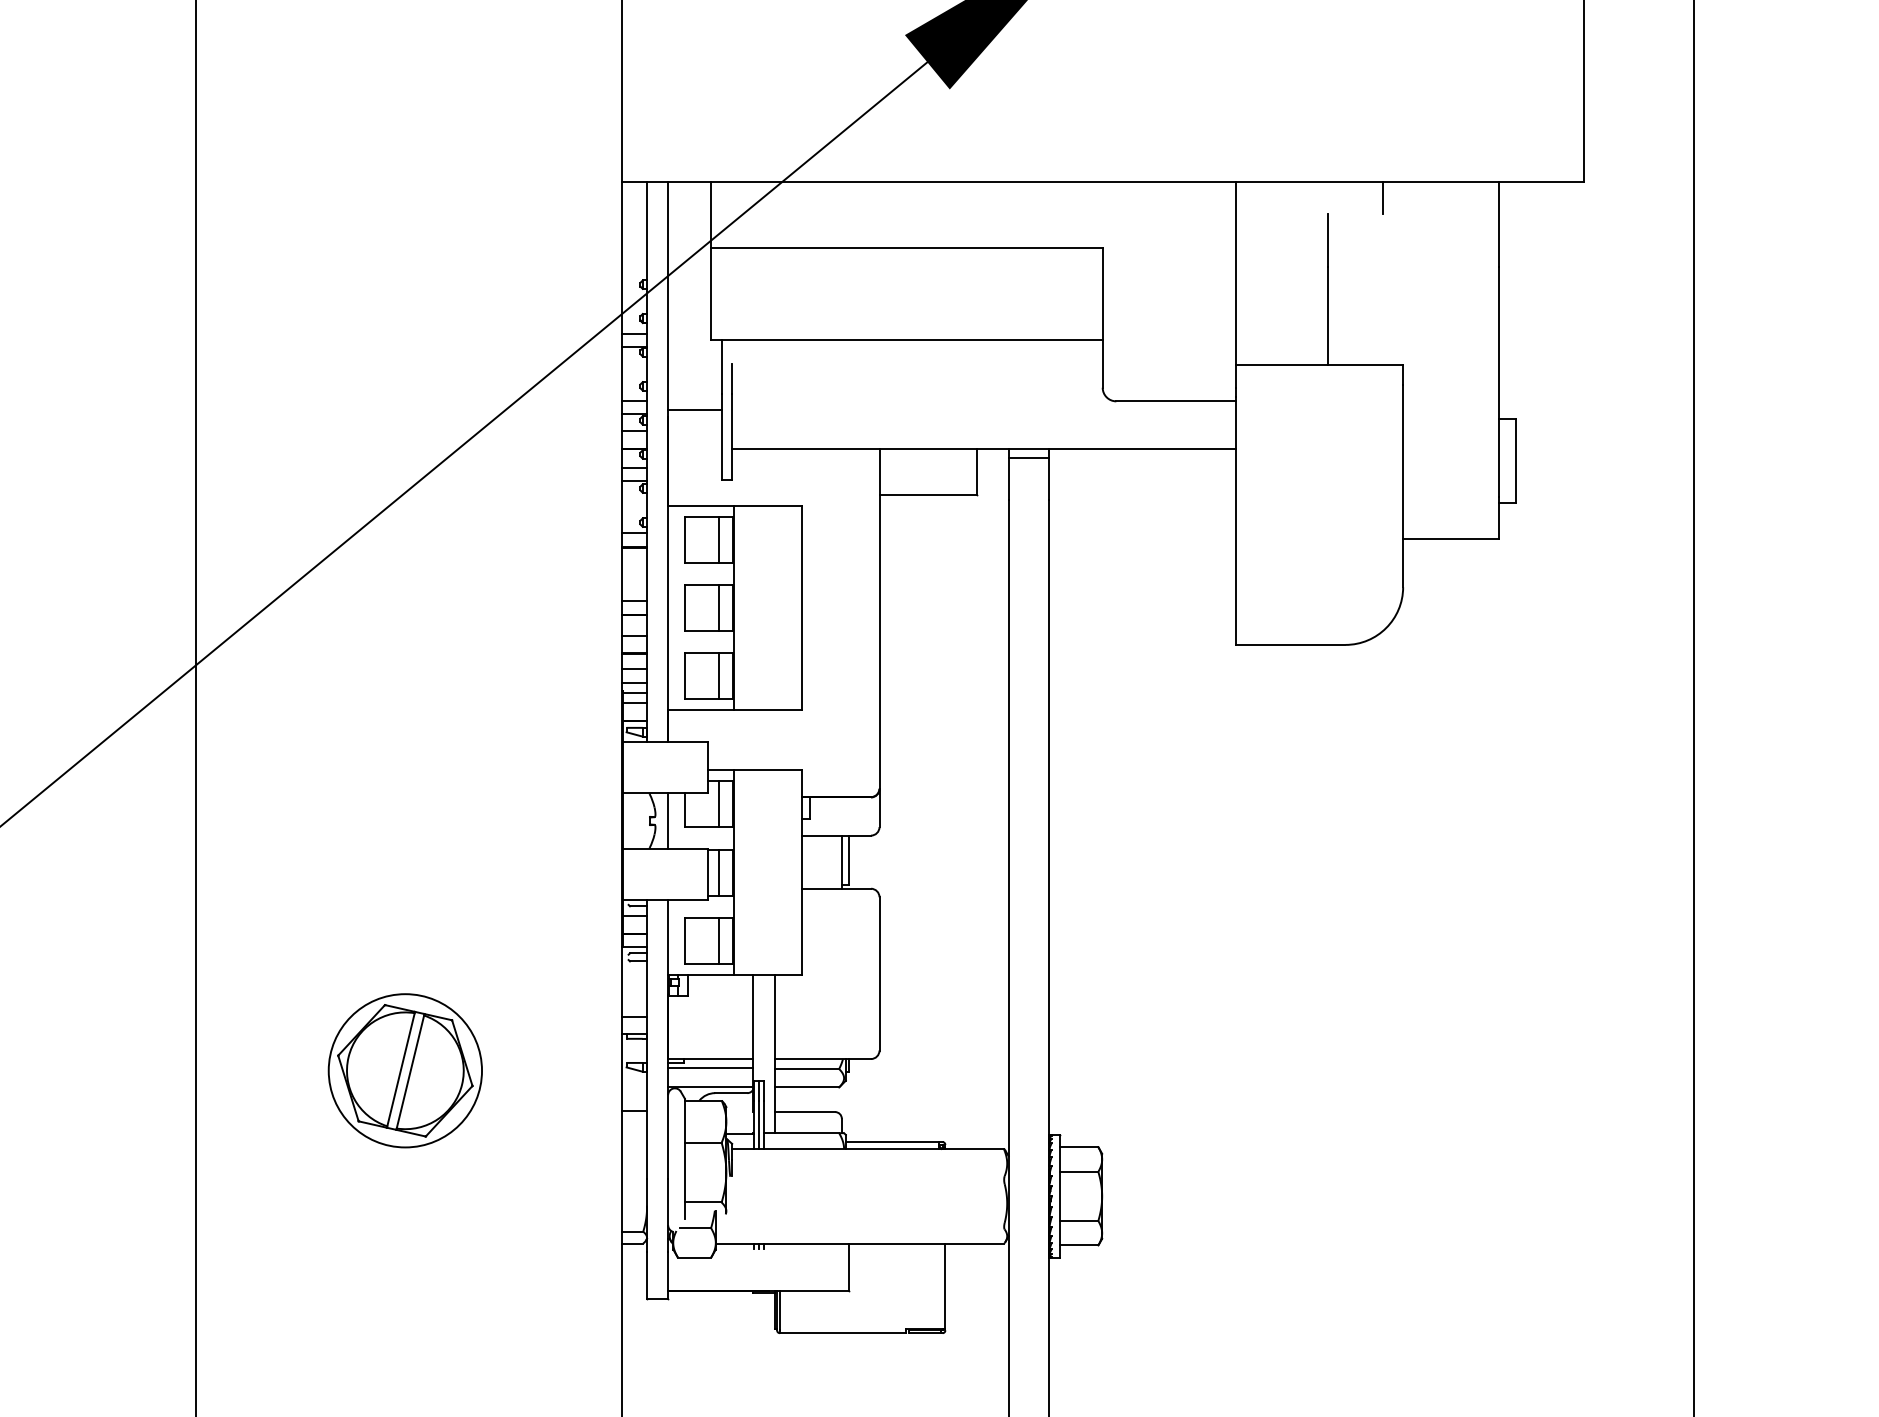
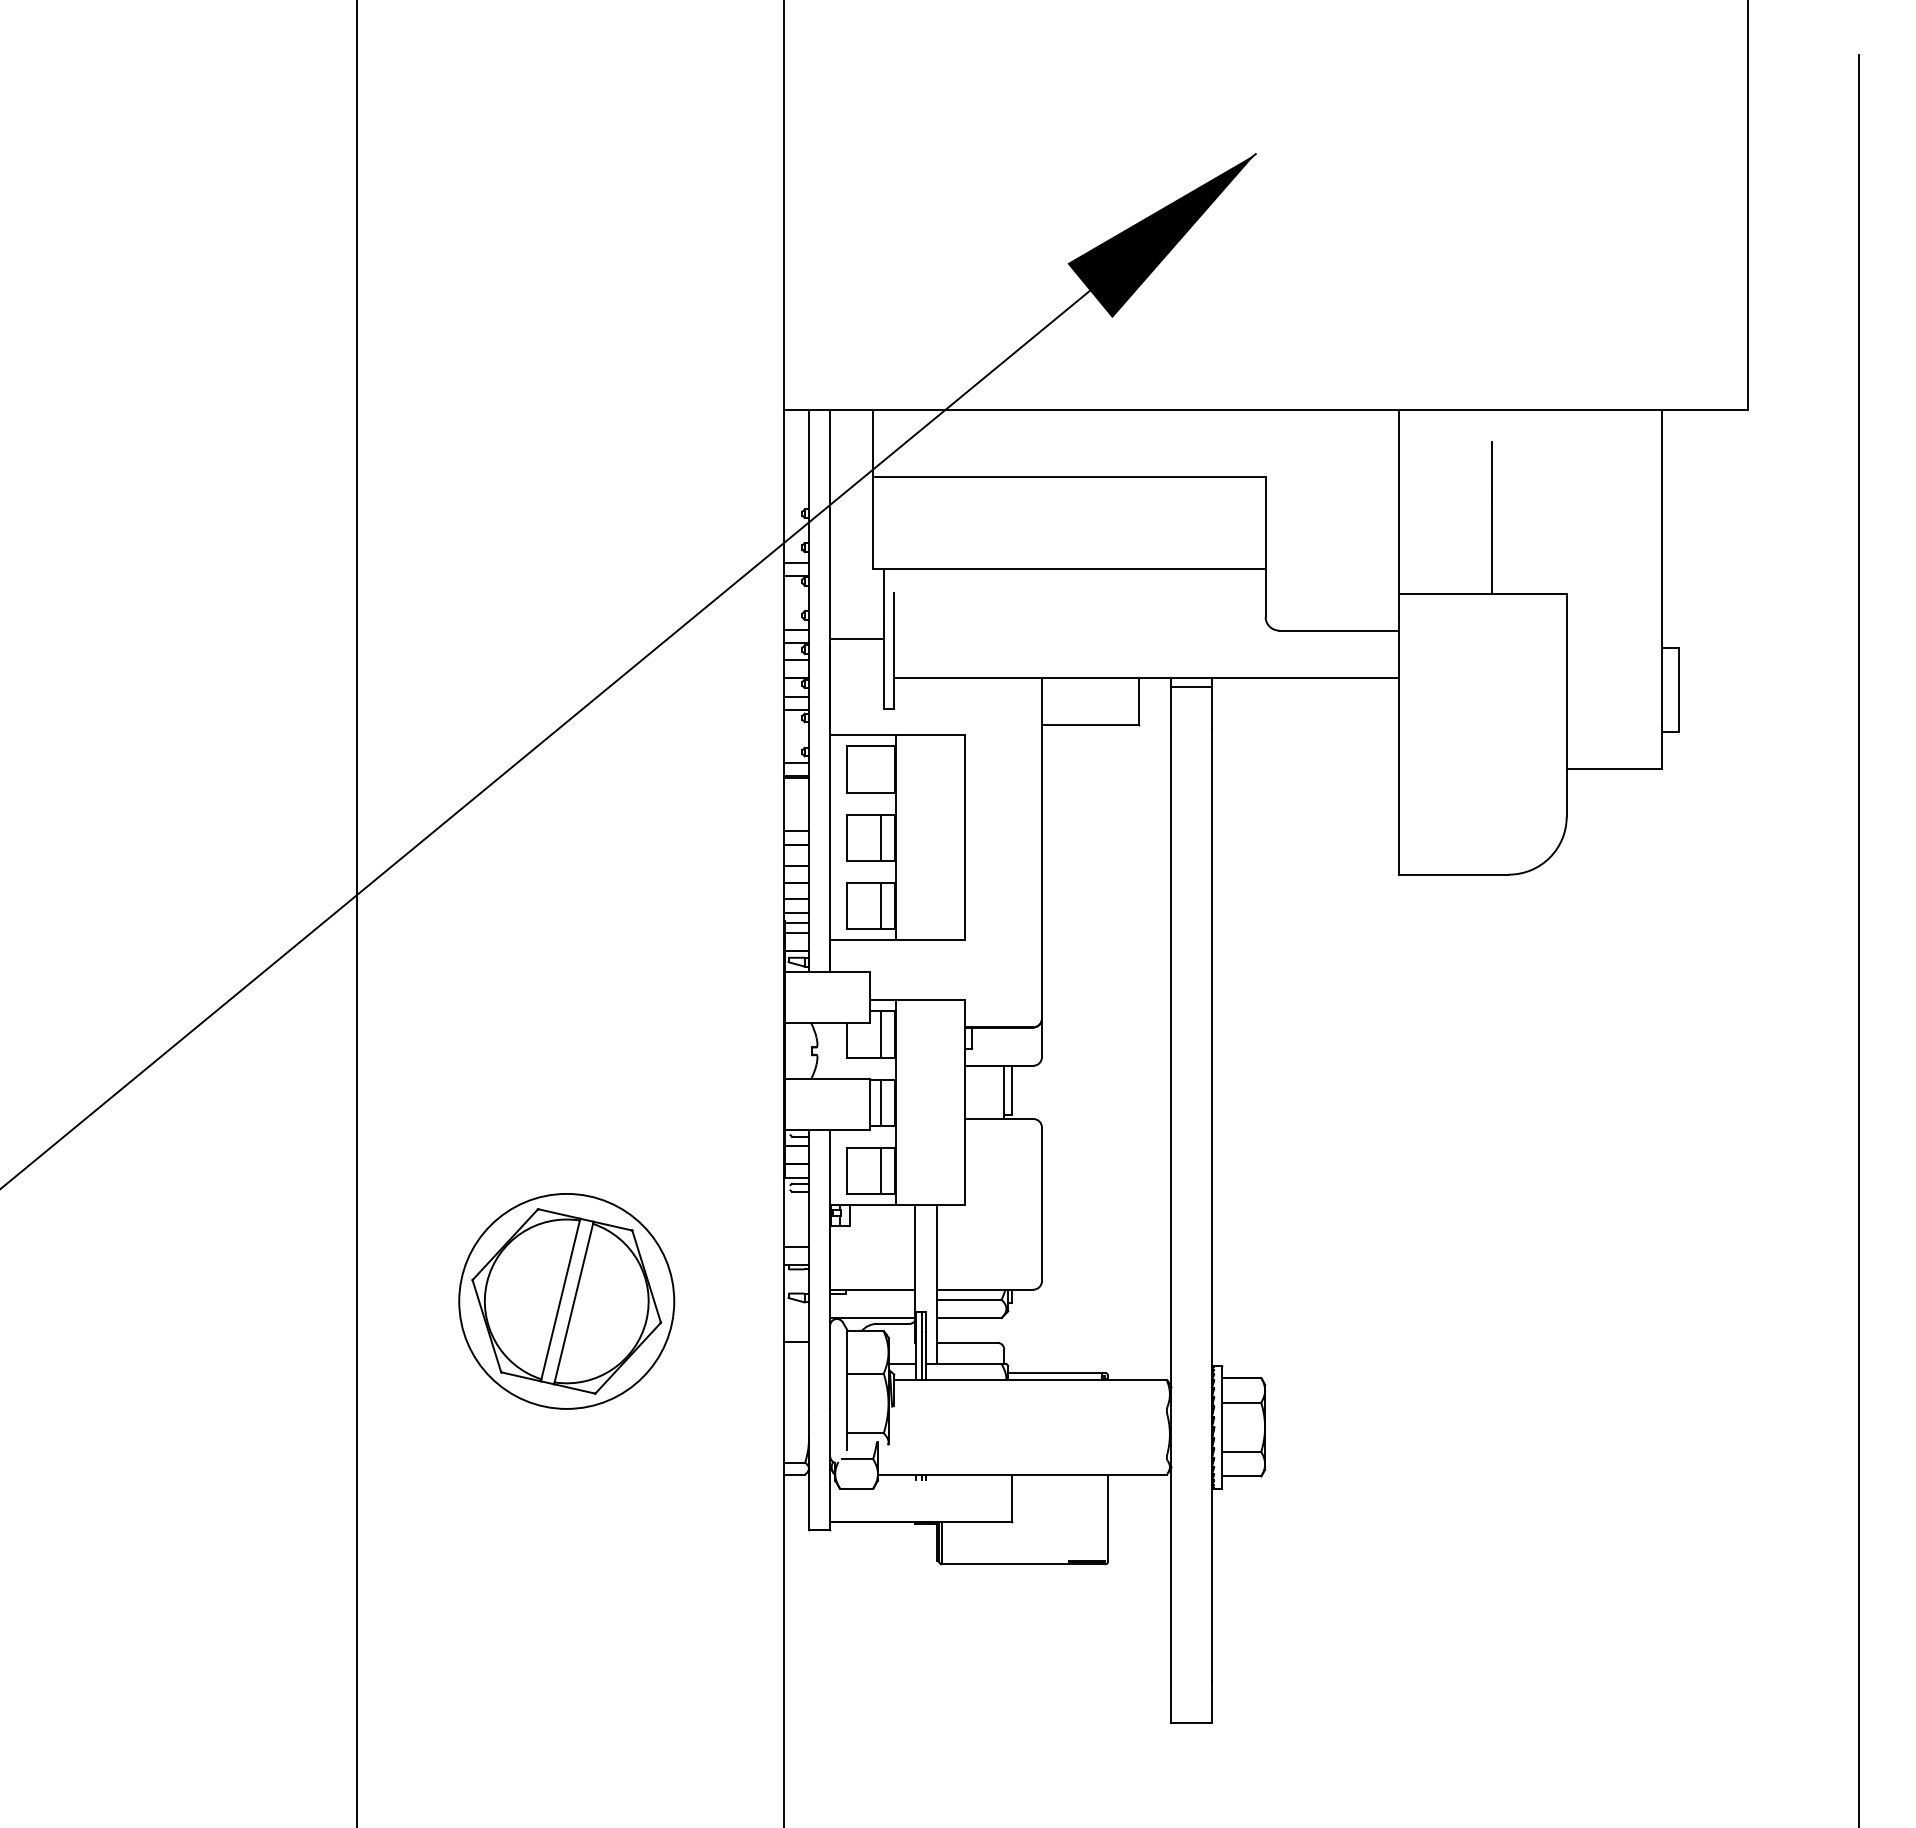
line: (1382, 197) -> (1546, 426), removed
line: (719, 539) -> (881, 769), removed
line: (668, 821) -> (830, 1051), removed
line: (710, 1068) -> (872, 1299), removed
part: (405, 1070) -> (566, 1301), size x1.4

